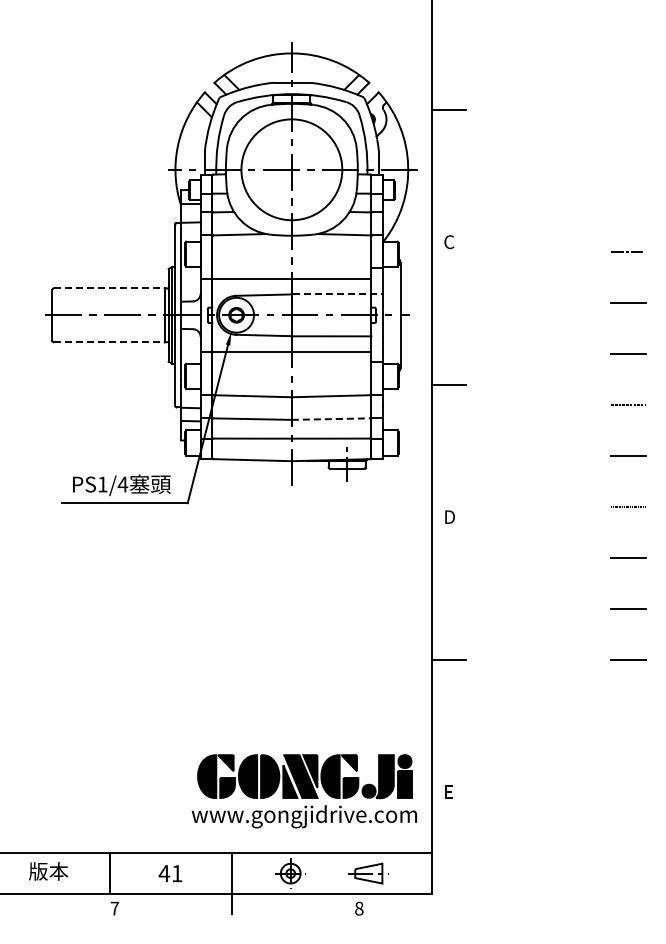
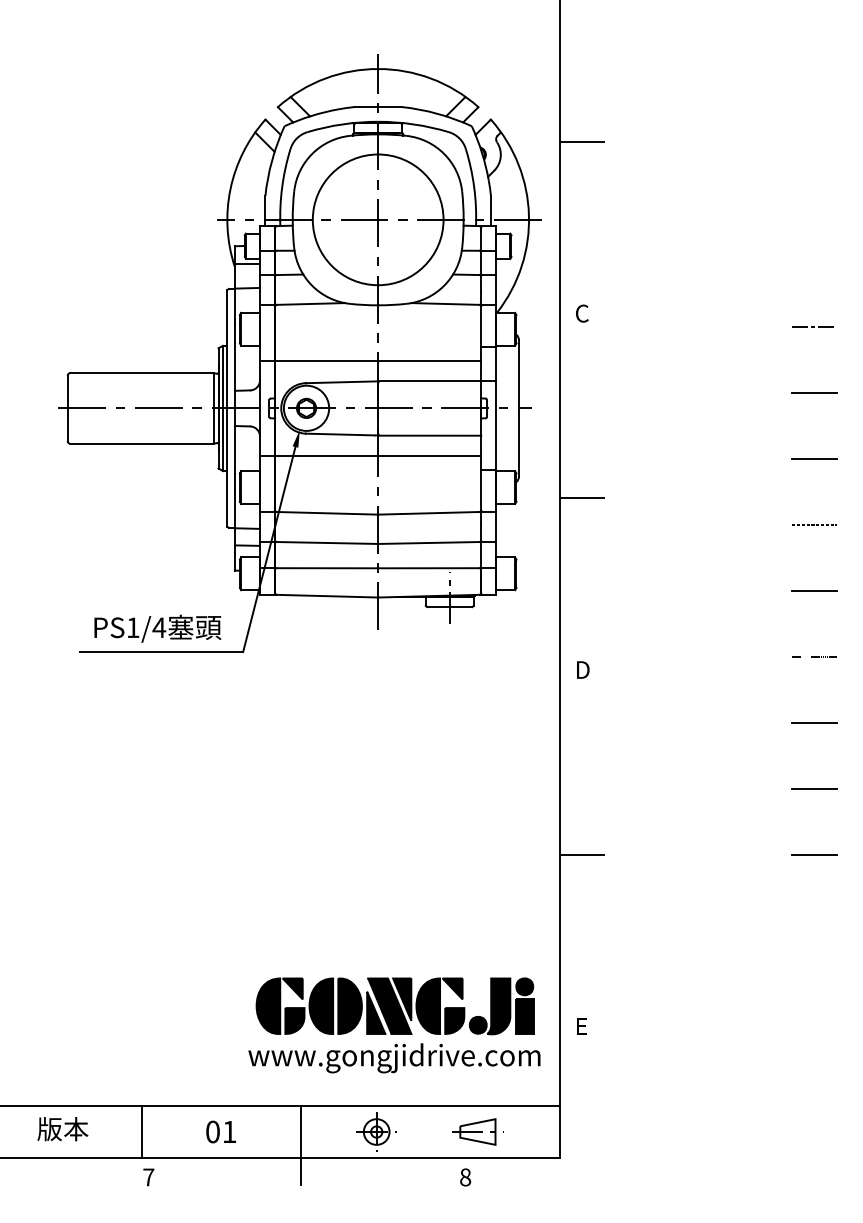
line: (110, 288) -> (143, 373), dashed -> solid
line: (338, 294) -> (438, 381), dashed -> solid
line: (110, 342) -> (143, 443), dashed -> solid
line: (331, 419) -> (429, 543), dashed -> solid
text: (164, 873) -> (213, 1131), 41 -> 01

